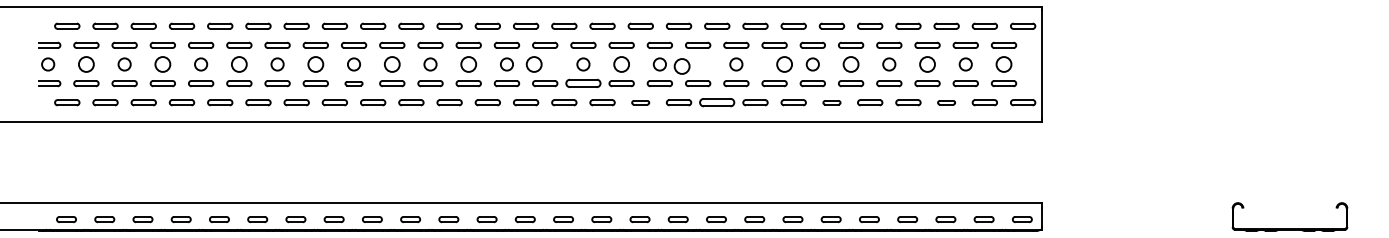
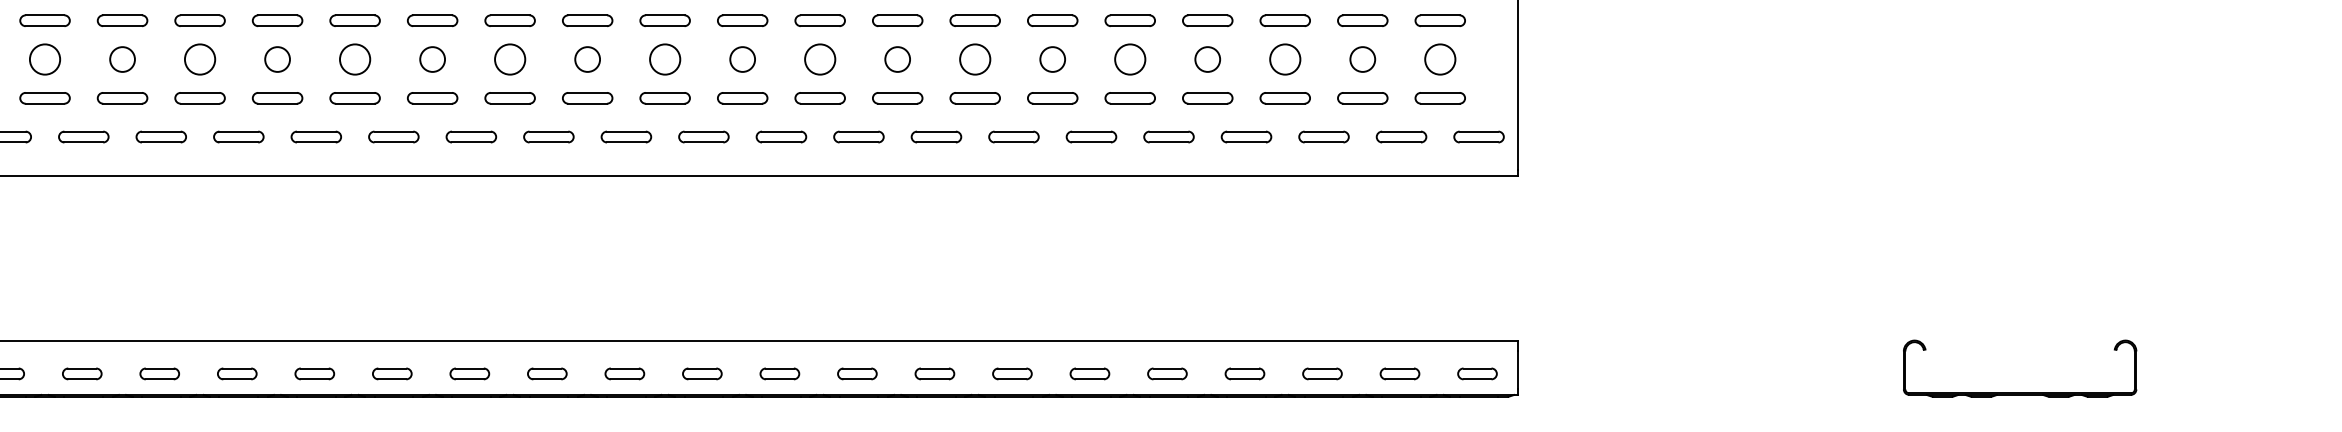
circle: (533, 64) -> (508, 59), moved
circle: (784, 64) -> (974, 59), moved
circle: (681, 66) -> (818, 59), moved
part: (353, 83) -> (121, 98), size x1.43
part: (583, 83) -> (587, 98), size x0.71
part: (640, 102) -> (703, 136), size x1.43
part: (717, 102) -> (859, 136), size x0.71
part: (831, 102) -> (1090, 136), size x1.43
part: (946, 102) -> (1323, 136), size x1.43

